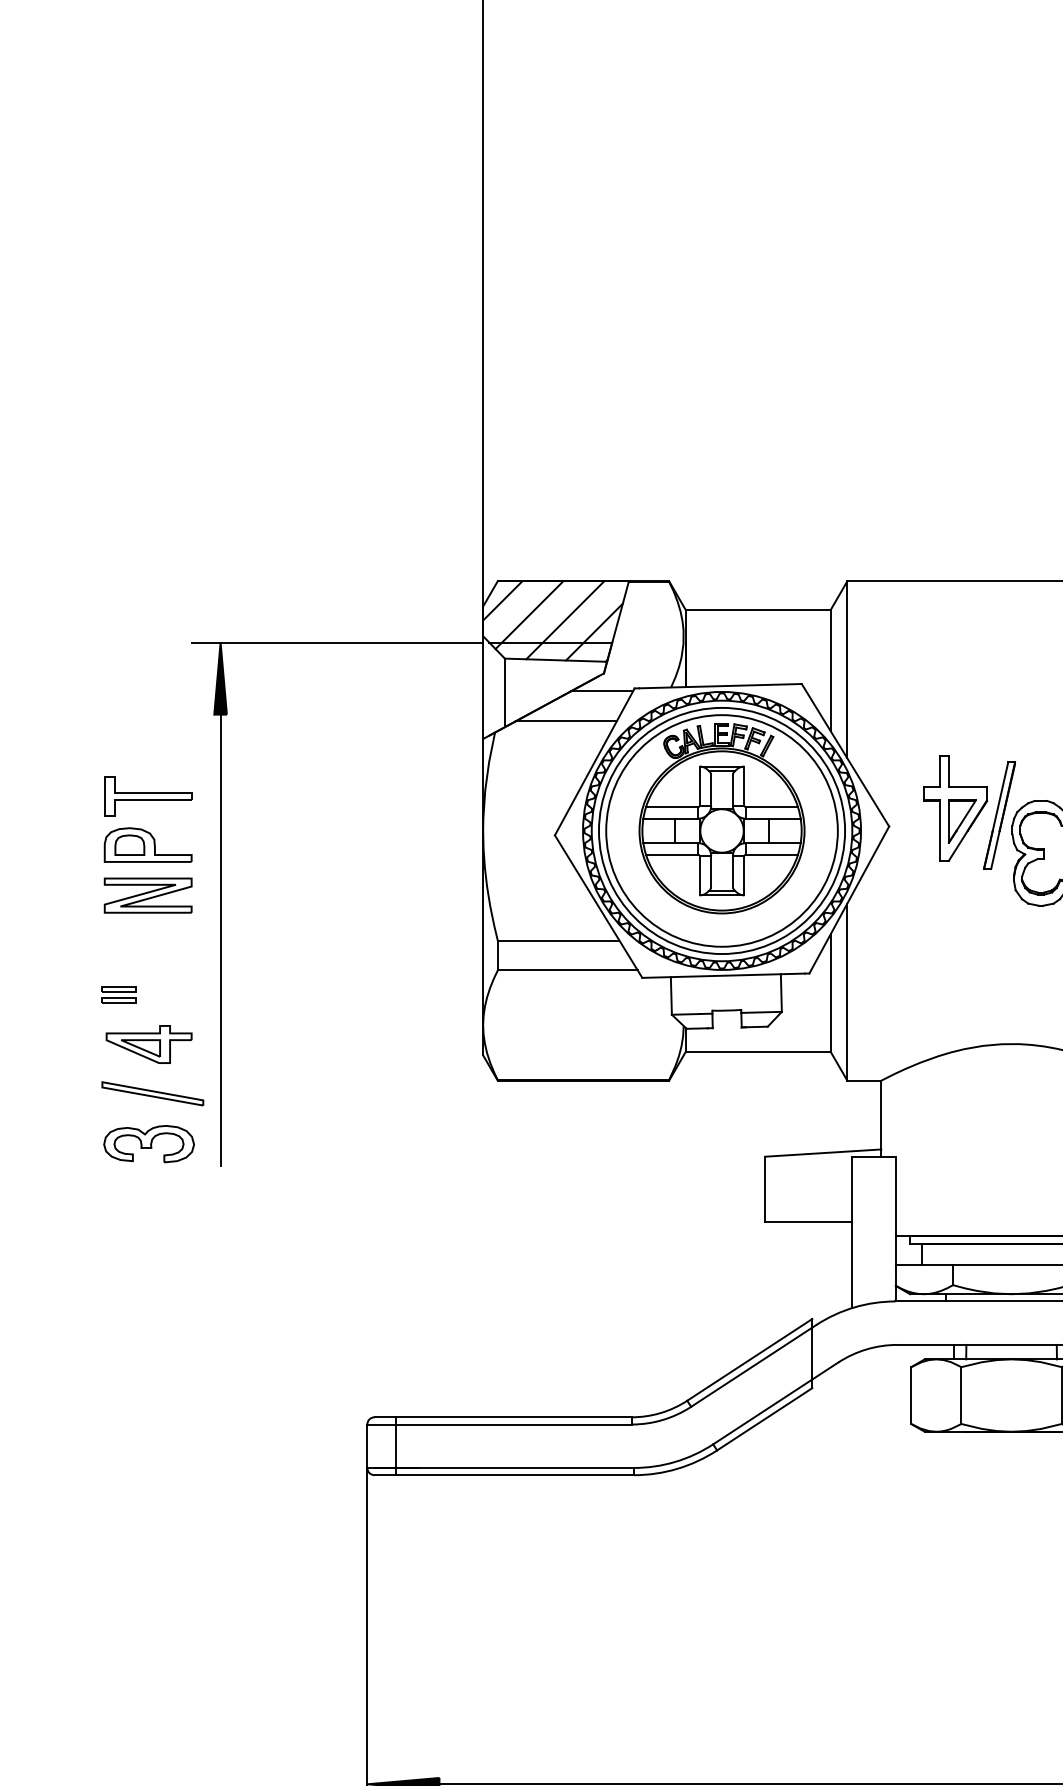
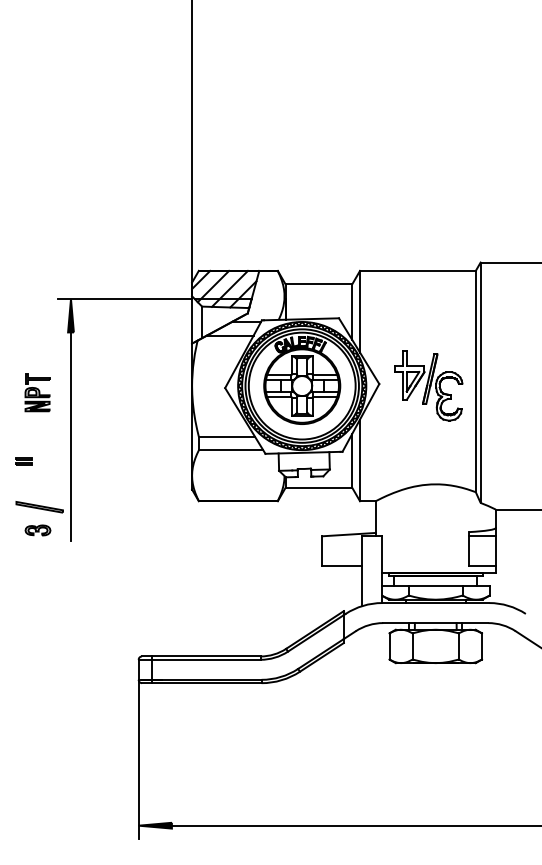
part: (147, 844) -> (37, 392), size x0.6
part: (147, 1044) -> (37, 484), removed
part: (147, 1144) -> (37, 530), size x0.6

